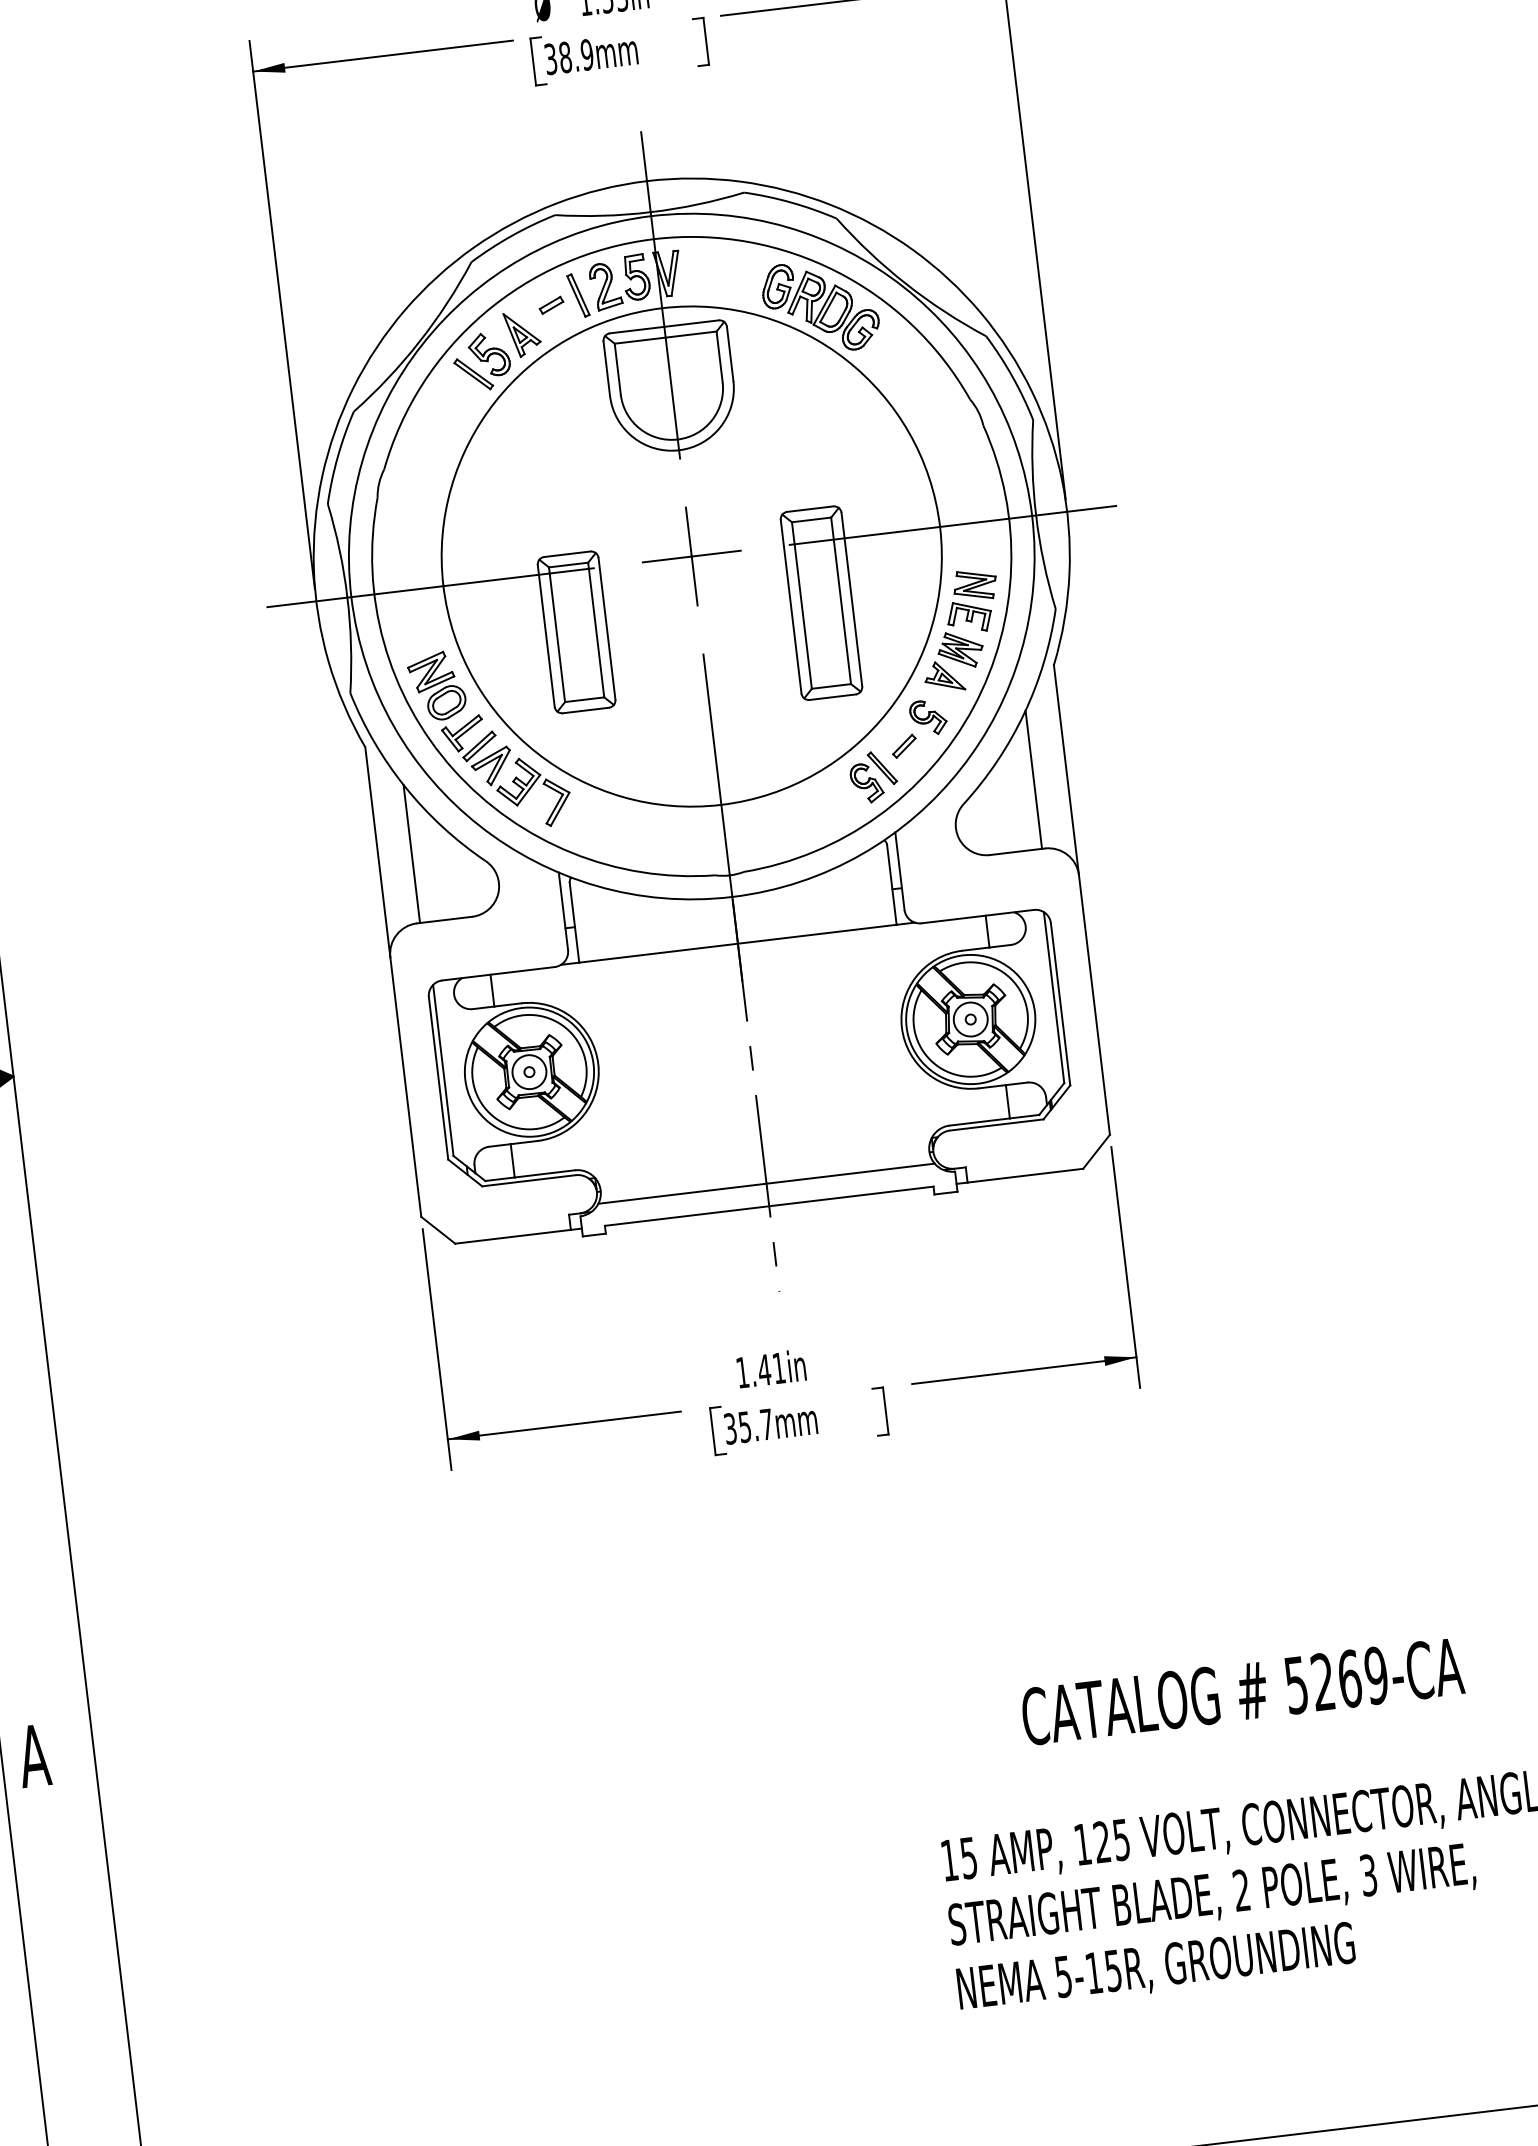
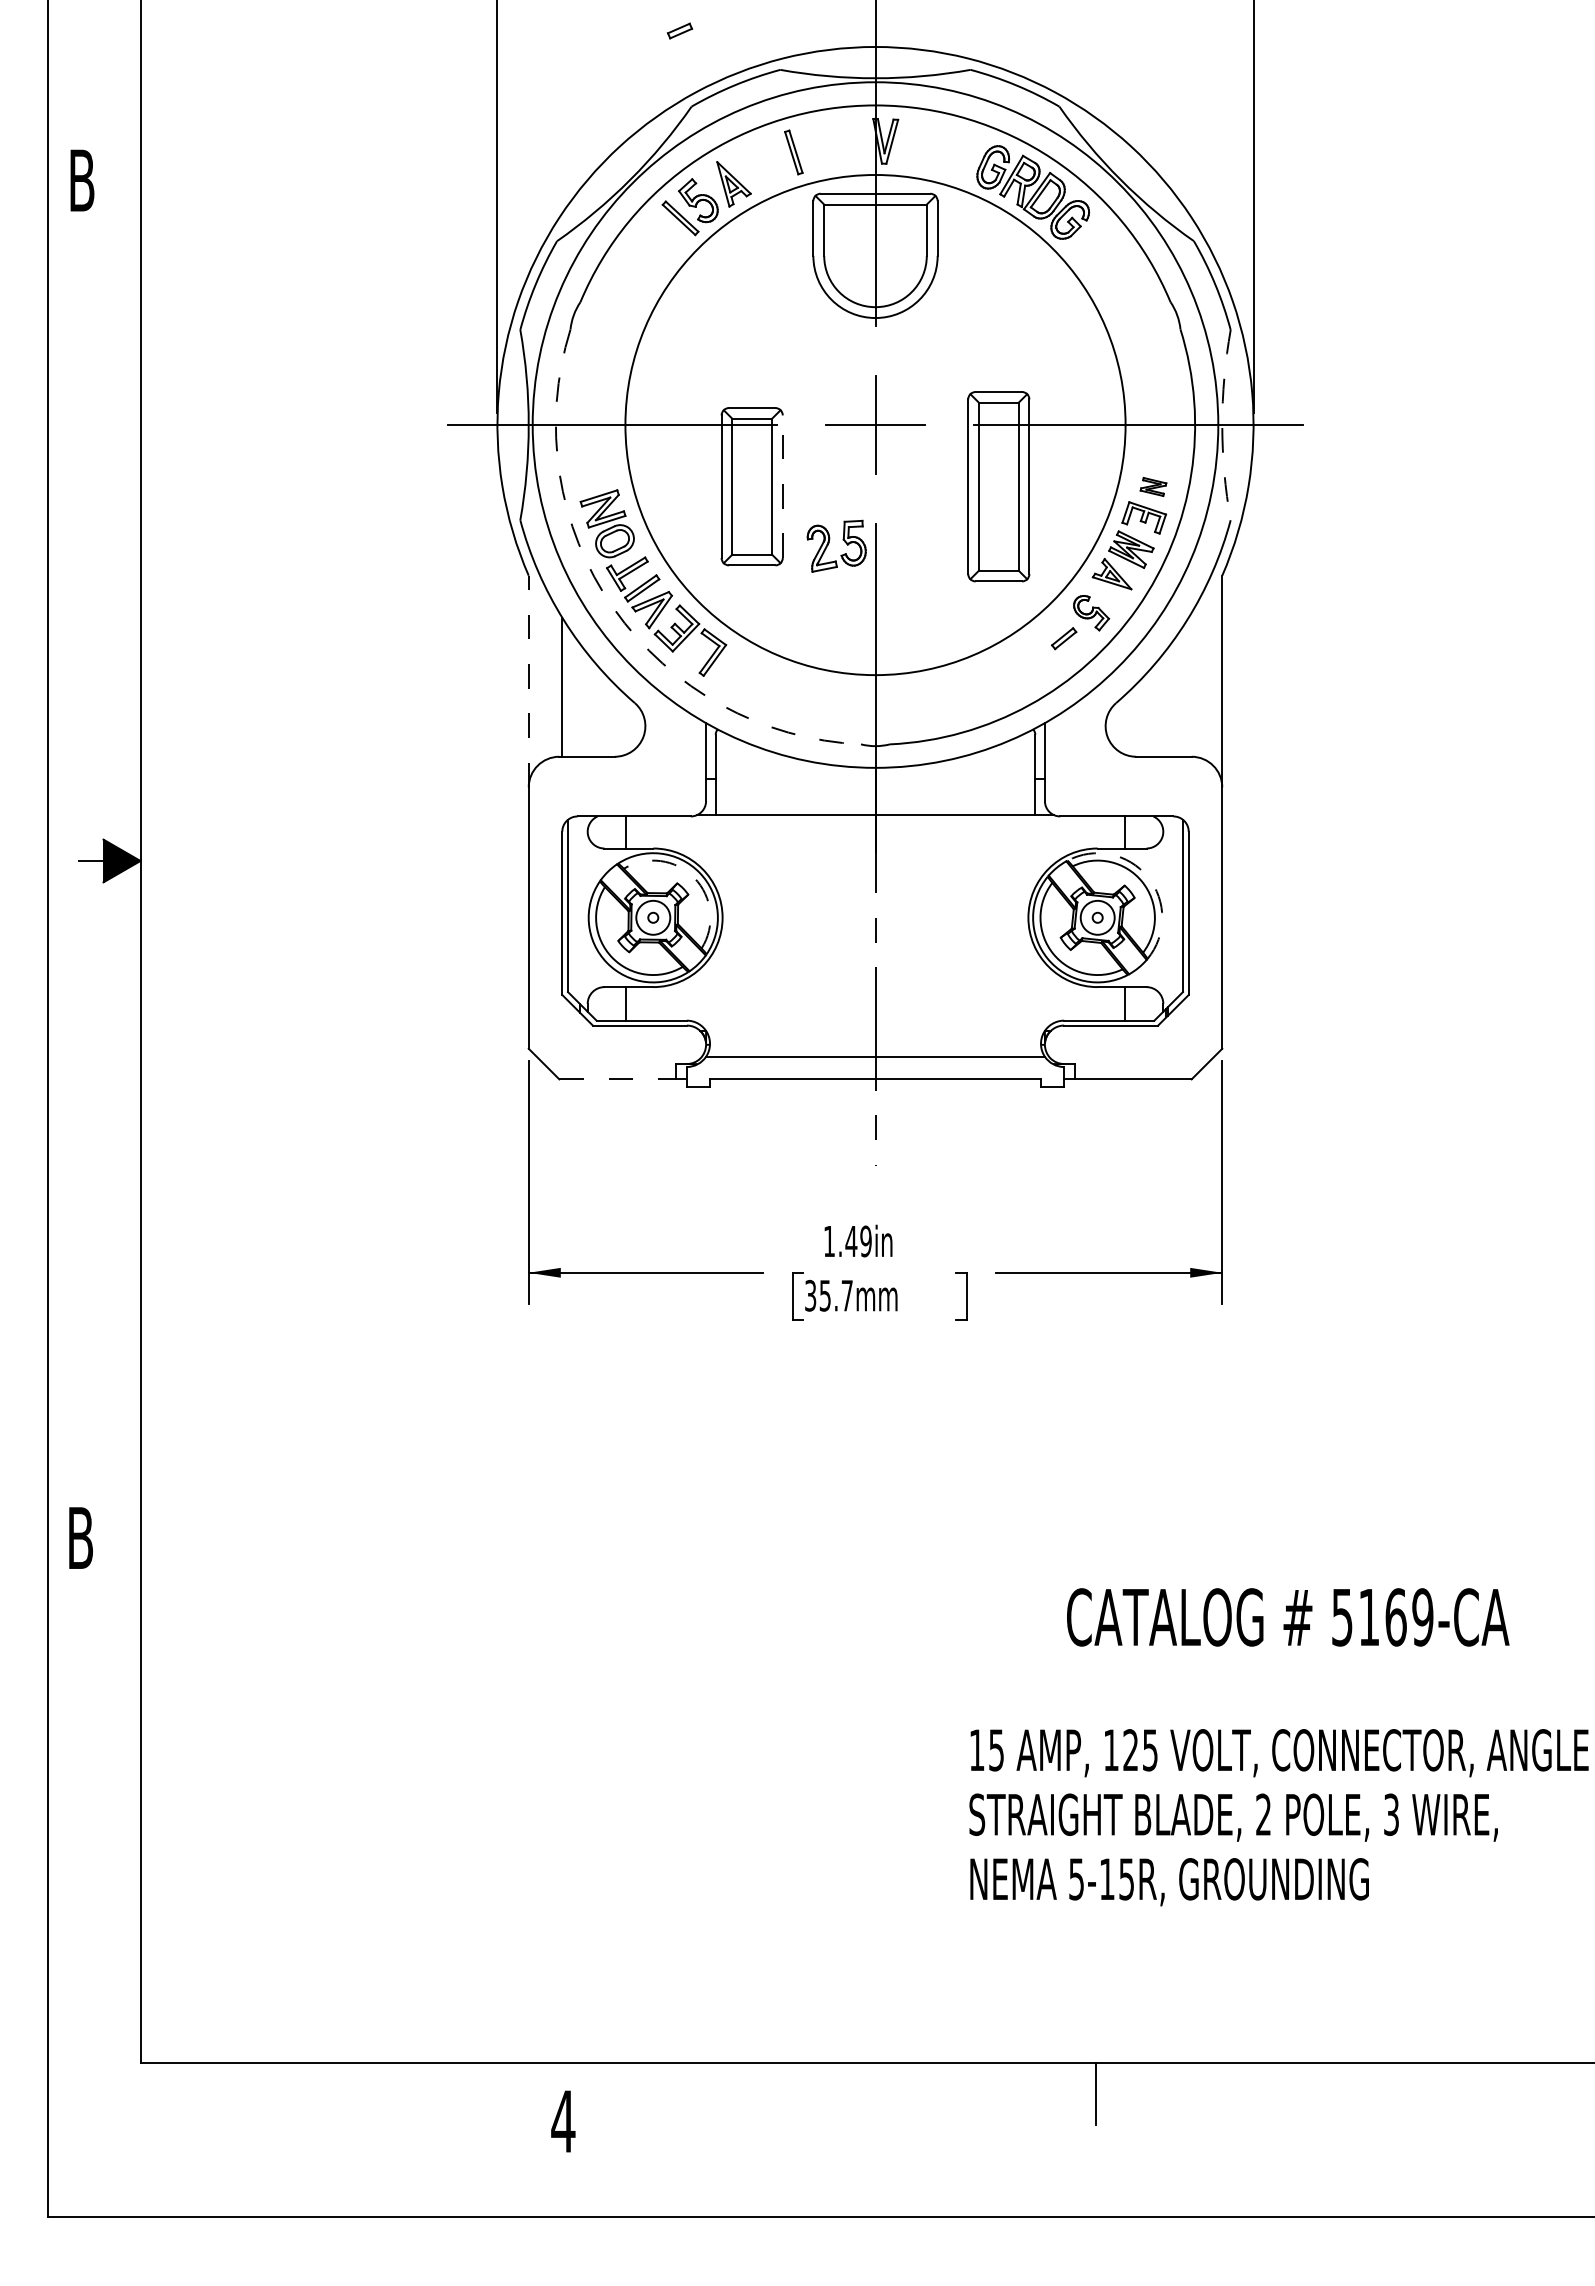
part: (612, 280) -> (829, 543), moved
part: (551, 304) -> (680, 30), moved
arc: (1036, 515) -> (1222, 425), solid -> dashed
part: (975, 584) -> (1153, 486), size x0.6
line: (606, 628) -> (782, 486), solid -> dashed
arc: (453, 769) -> (613, 608), solid -> dashed
part: (873, 777) -> (1029, 665), removed
line: (1033, 779) -> (1188, 686), removed
line: (377, 852) -> (528, 681), solid -> dashed
arc: (1015, 973) -> (1147, 877), solid -> dashed
arc: (565, 1027) -> (694, 877), solid -> dashed
line: (514, 1236) -> (618, 1079), solid -> dashed
text: (778, 1368) -> (865, 1241), 1.41in -> 1.49in
text: (1322, 1681) -> (1368, 1616), 5269-CA -> 5169-CA
text: (34, 1755) -> (80, 1537), A -> B

